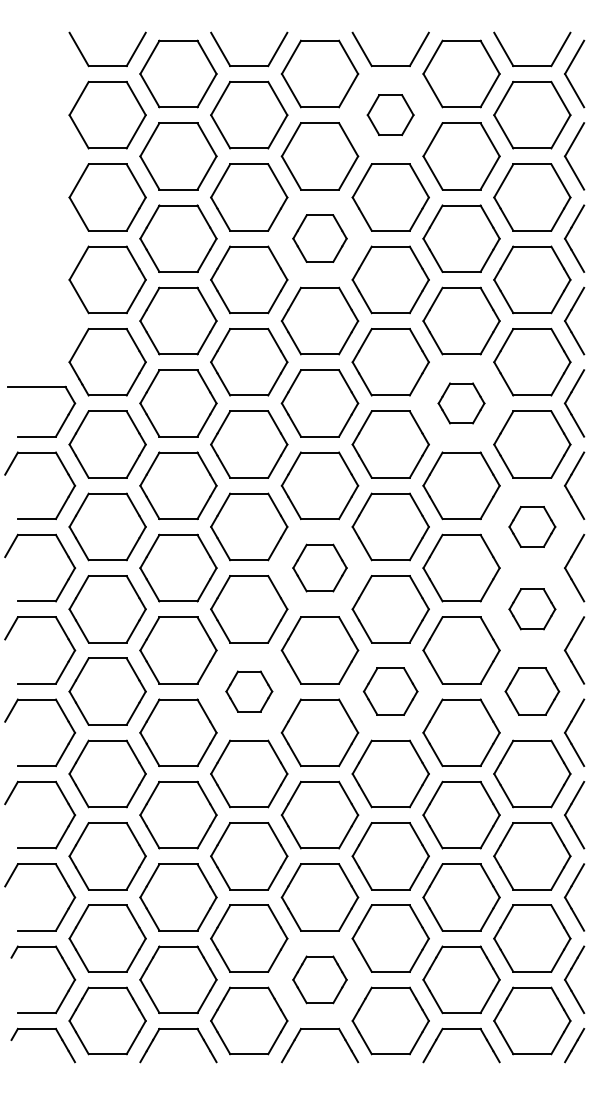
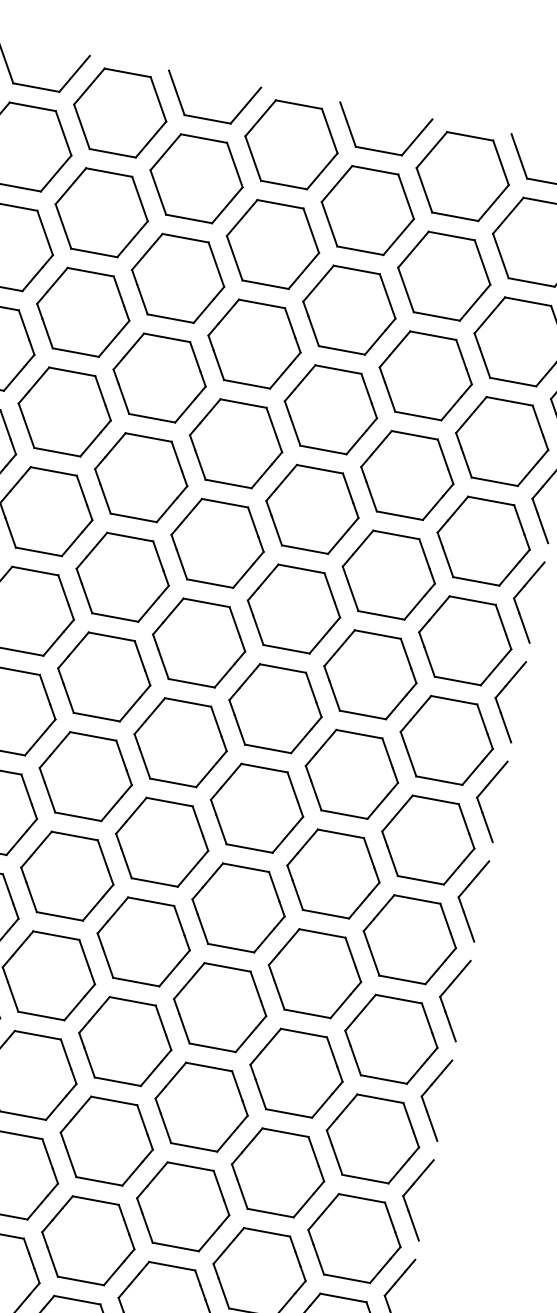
part: (390, 114) -> (367, 209), size x1.67
part: (319, 238) -> (253, 343), size x1.43
part: (461, 403) -> (388, 575), size x1.67
part: (532, 526) -> (447, 739), size x1.67
part: (319, 567) -> (180, 741), size x1.43
part: (532, 609) -> (428, 840), size x1.67
part: (249, 691) -> (67, 876), size x1.67
part: (390, 691) -> (238, 907), size x1.43
part: (532, 691) -> (410, 939), size x1.43
part: (319, 979) -> (87, 1240), size x1.43

